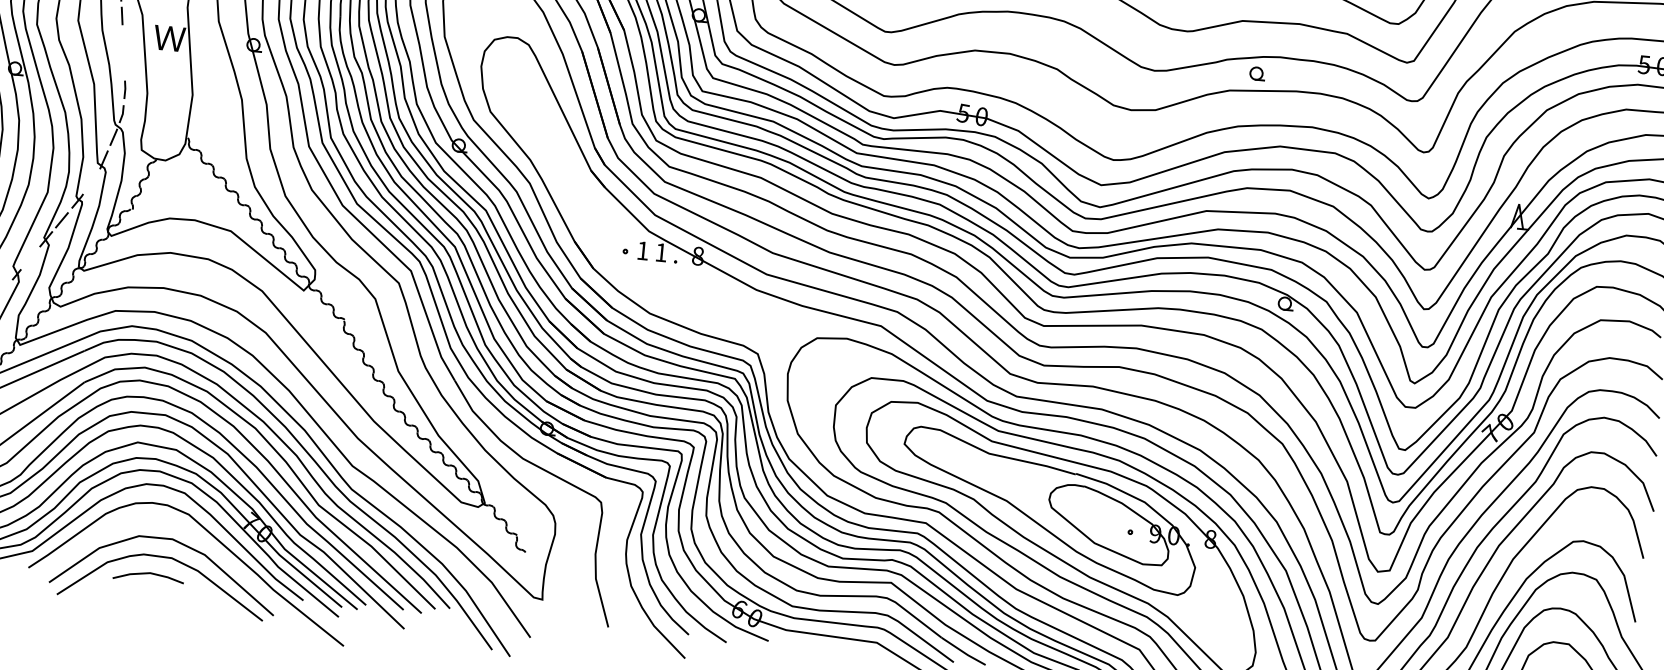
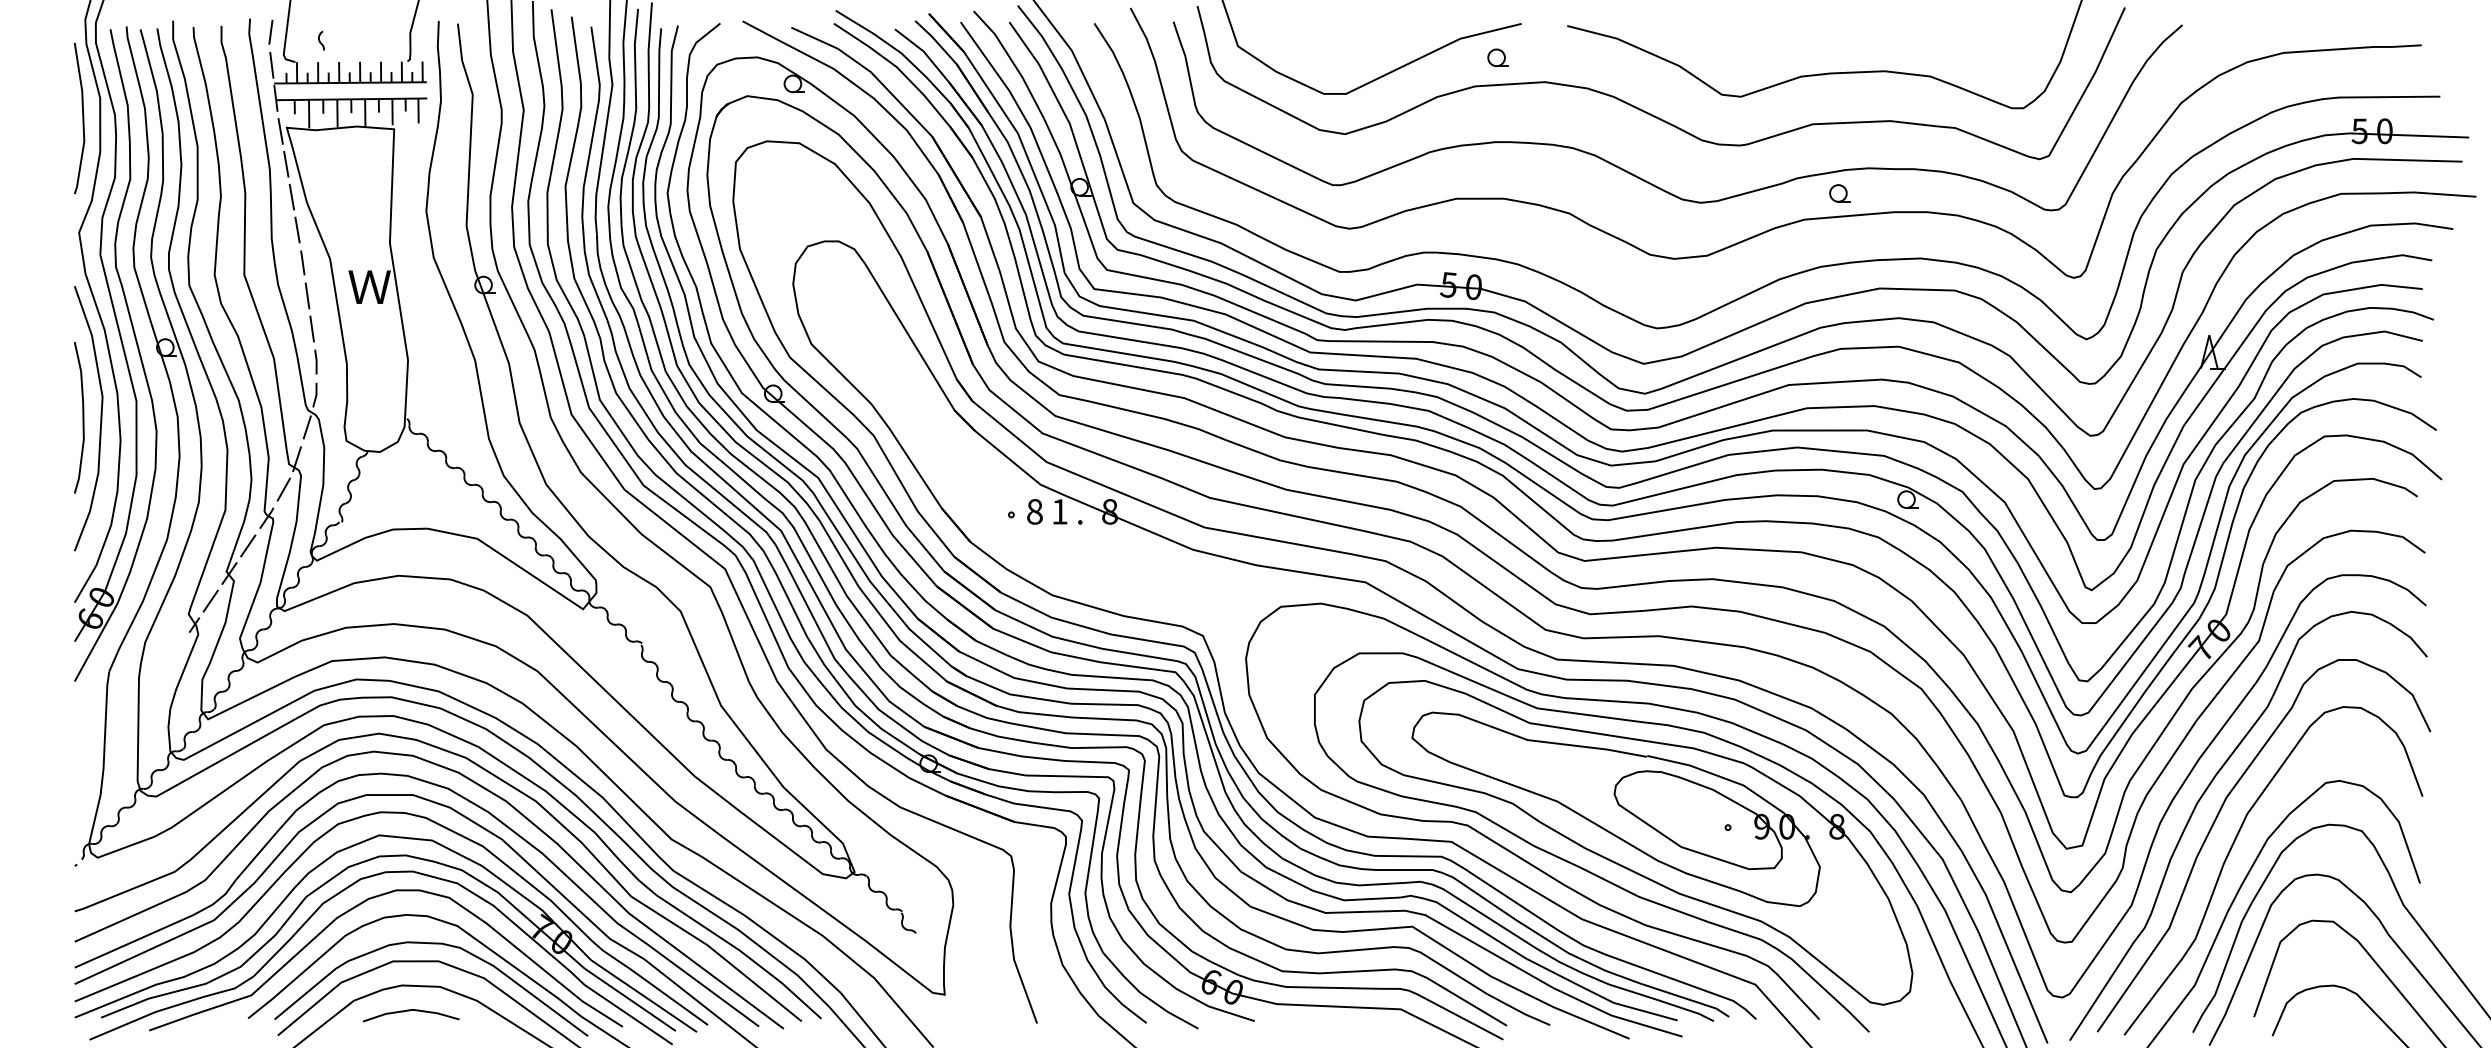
line: (123, 40) -> (307, 295), added
line: (123, 64) -> (311, 328), added
line: (91, 181) -> (283, 489), added
text: (642, 250) -> (1034, 511), 1 -> 8
line: (30, 257) -> (210, 600), added
curve: (168, 526) -> (431, 944), added

